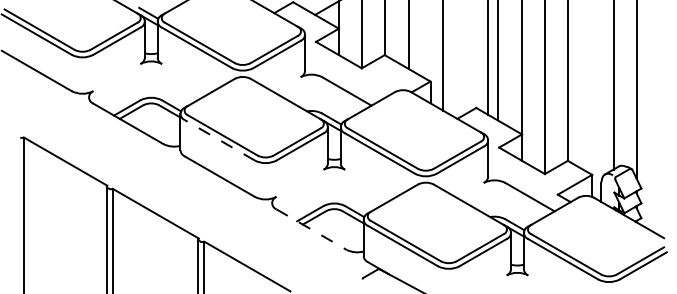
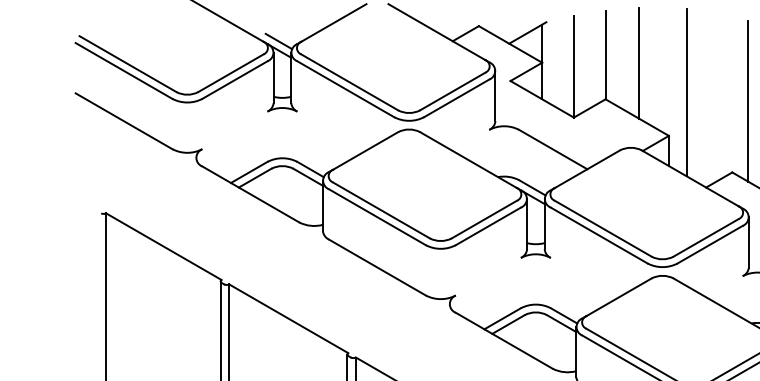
line: (219, 140) -> (376, 217), dashed -> solid
line: (311, 229) -> (504, 340), dashed -> solid

